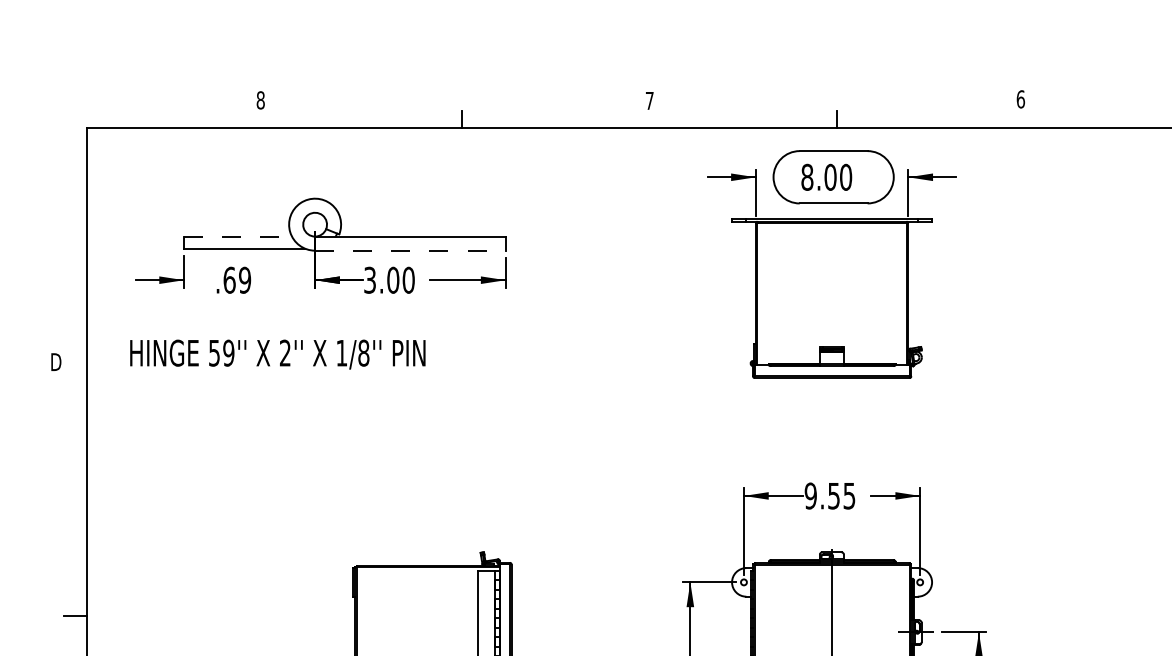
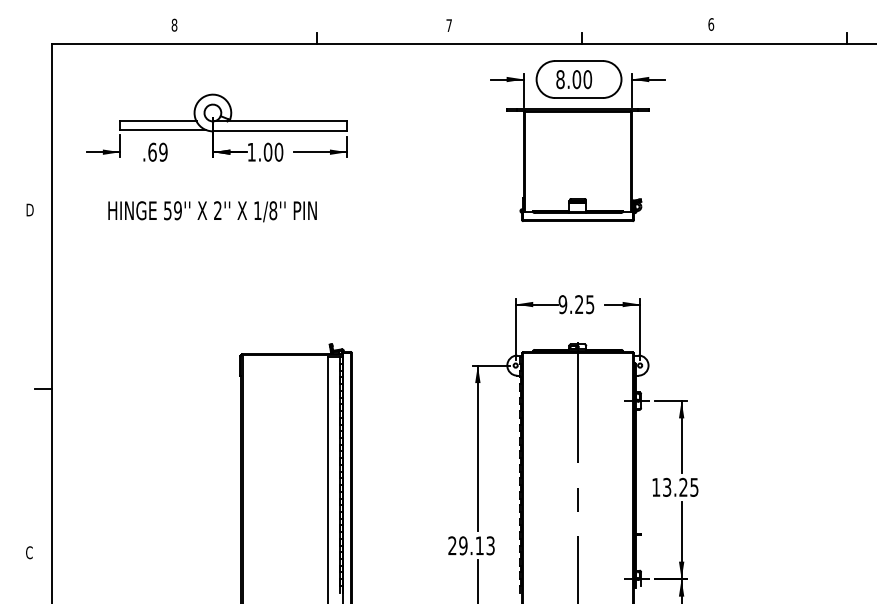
line: (238, 236) -> (158, 121), dashed -> solid
line: (410, 250) -> (280, 131), dashed -> solid
text: (369, 279) -> (251, 151), 3.00 -> 1.00
text: (277, 354) -> (212, 211), moved
text: (834, 495) -> (579, 304), 9.55 -> 9.25

